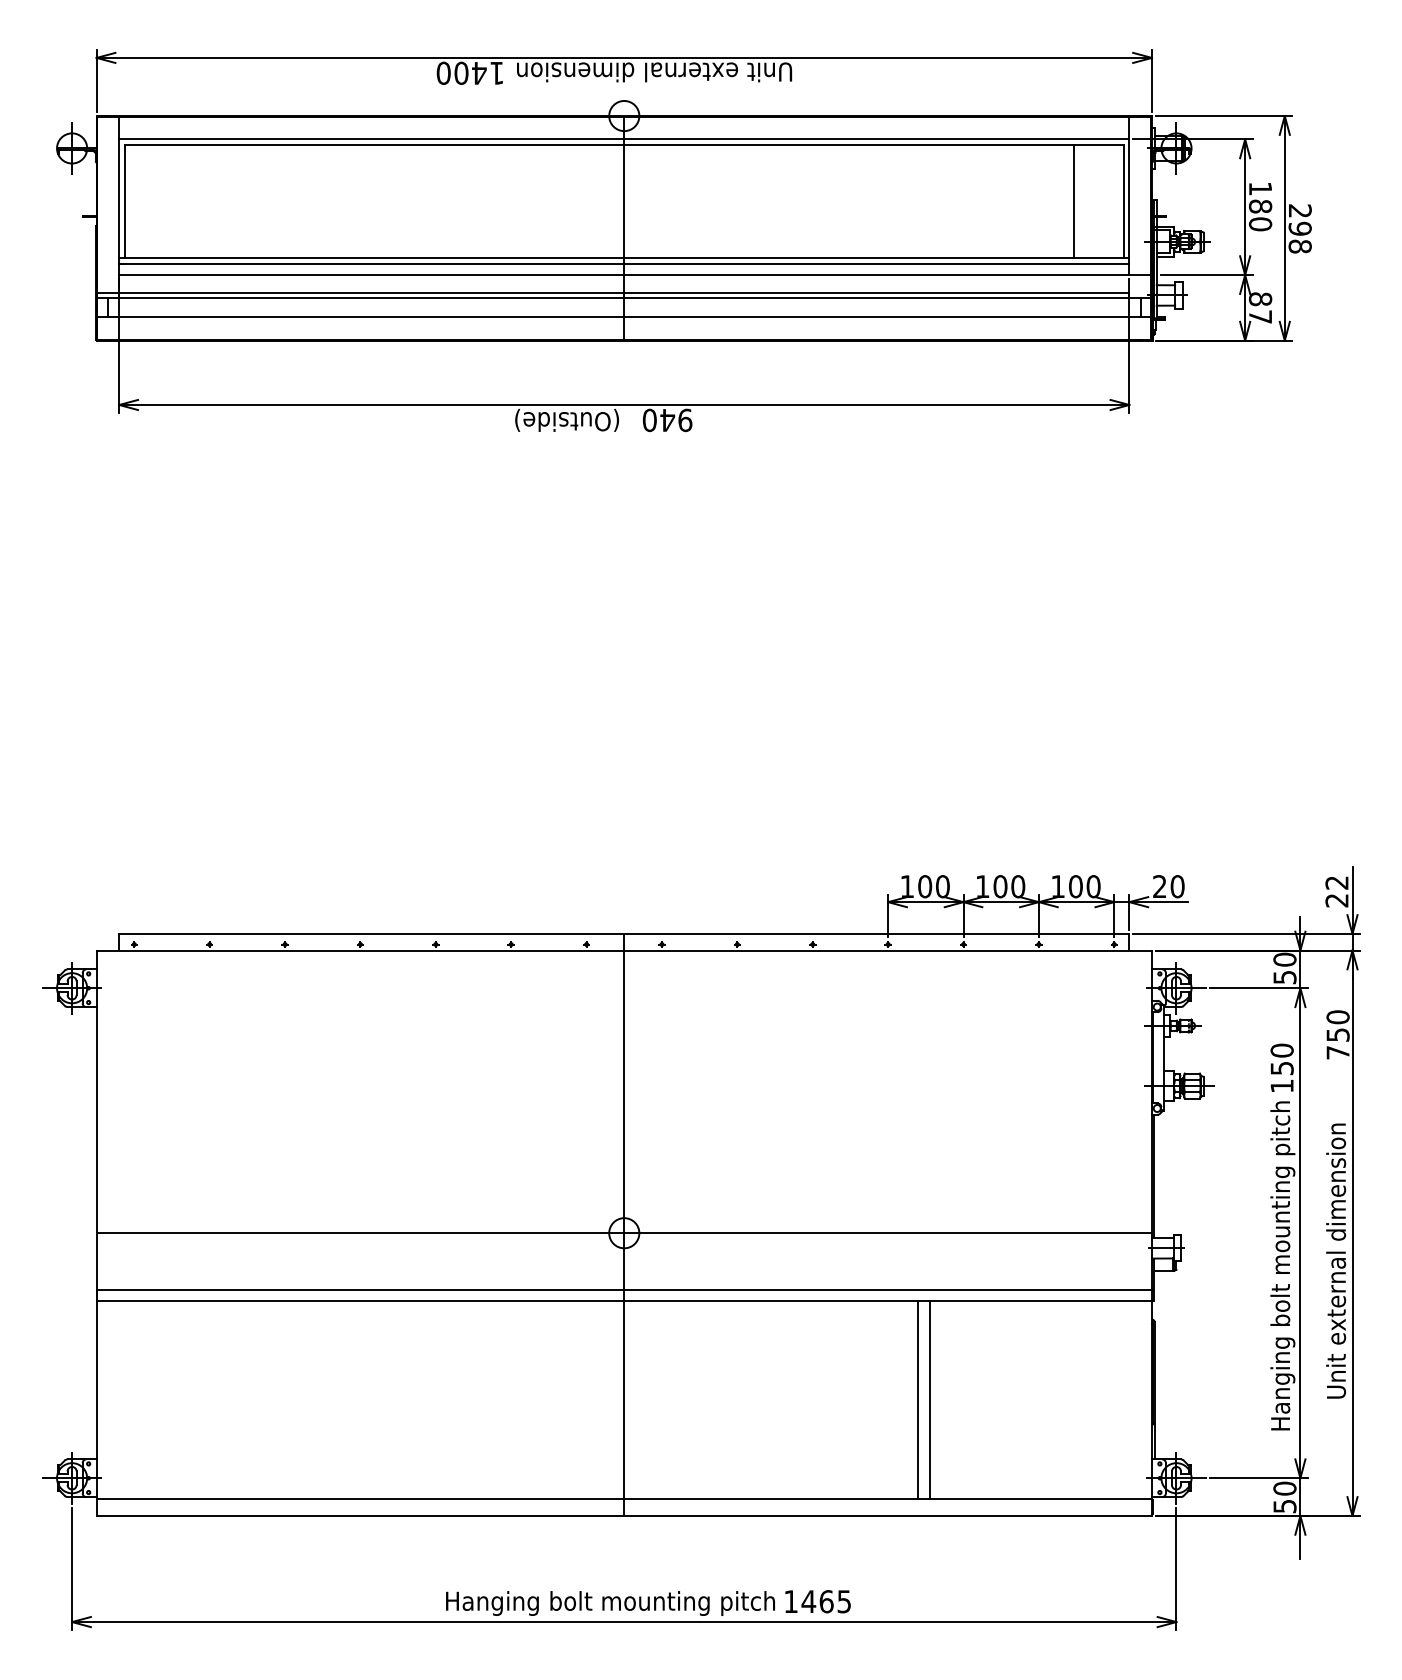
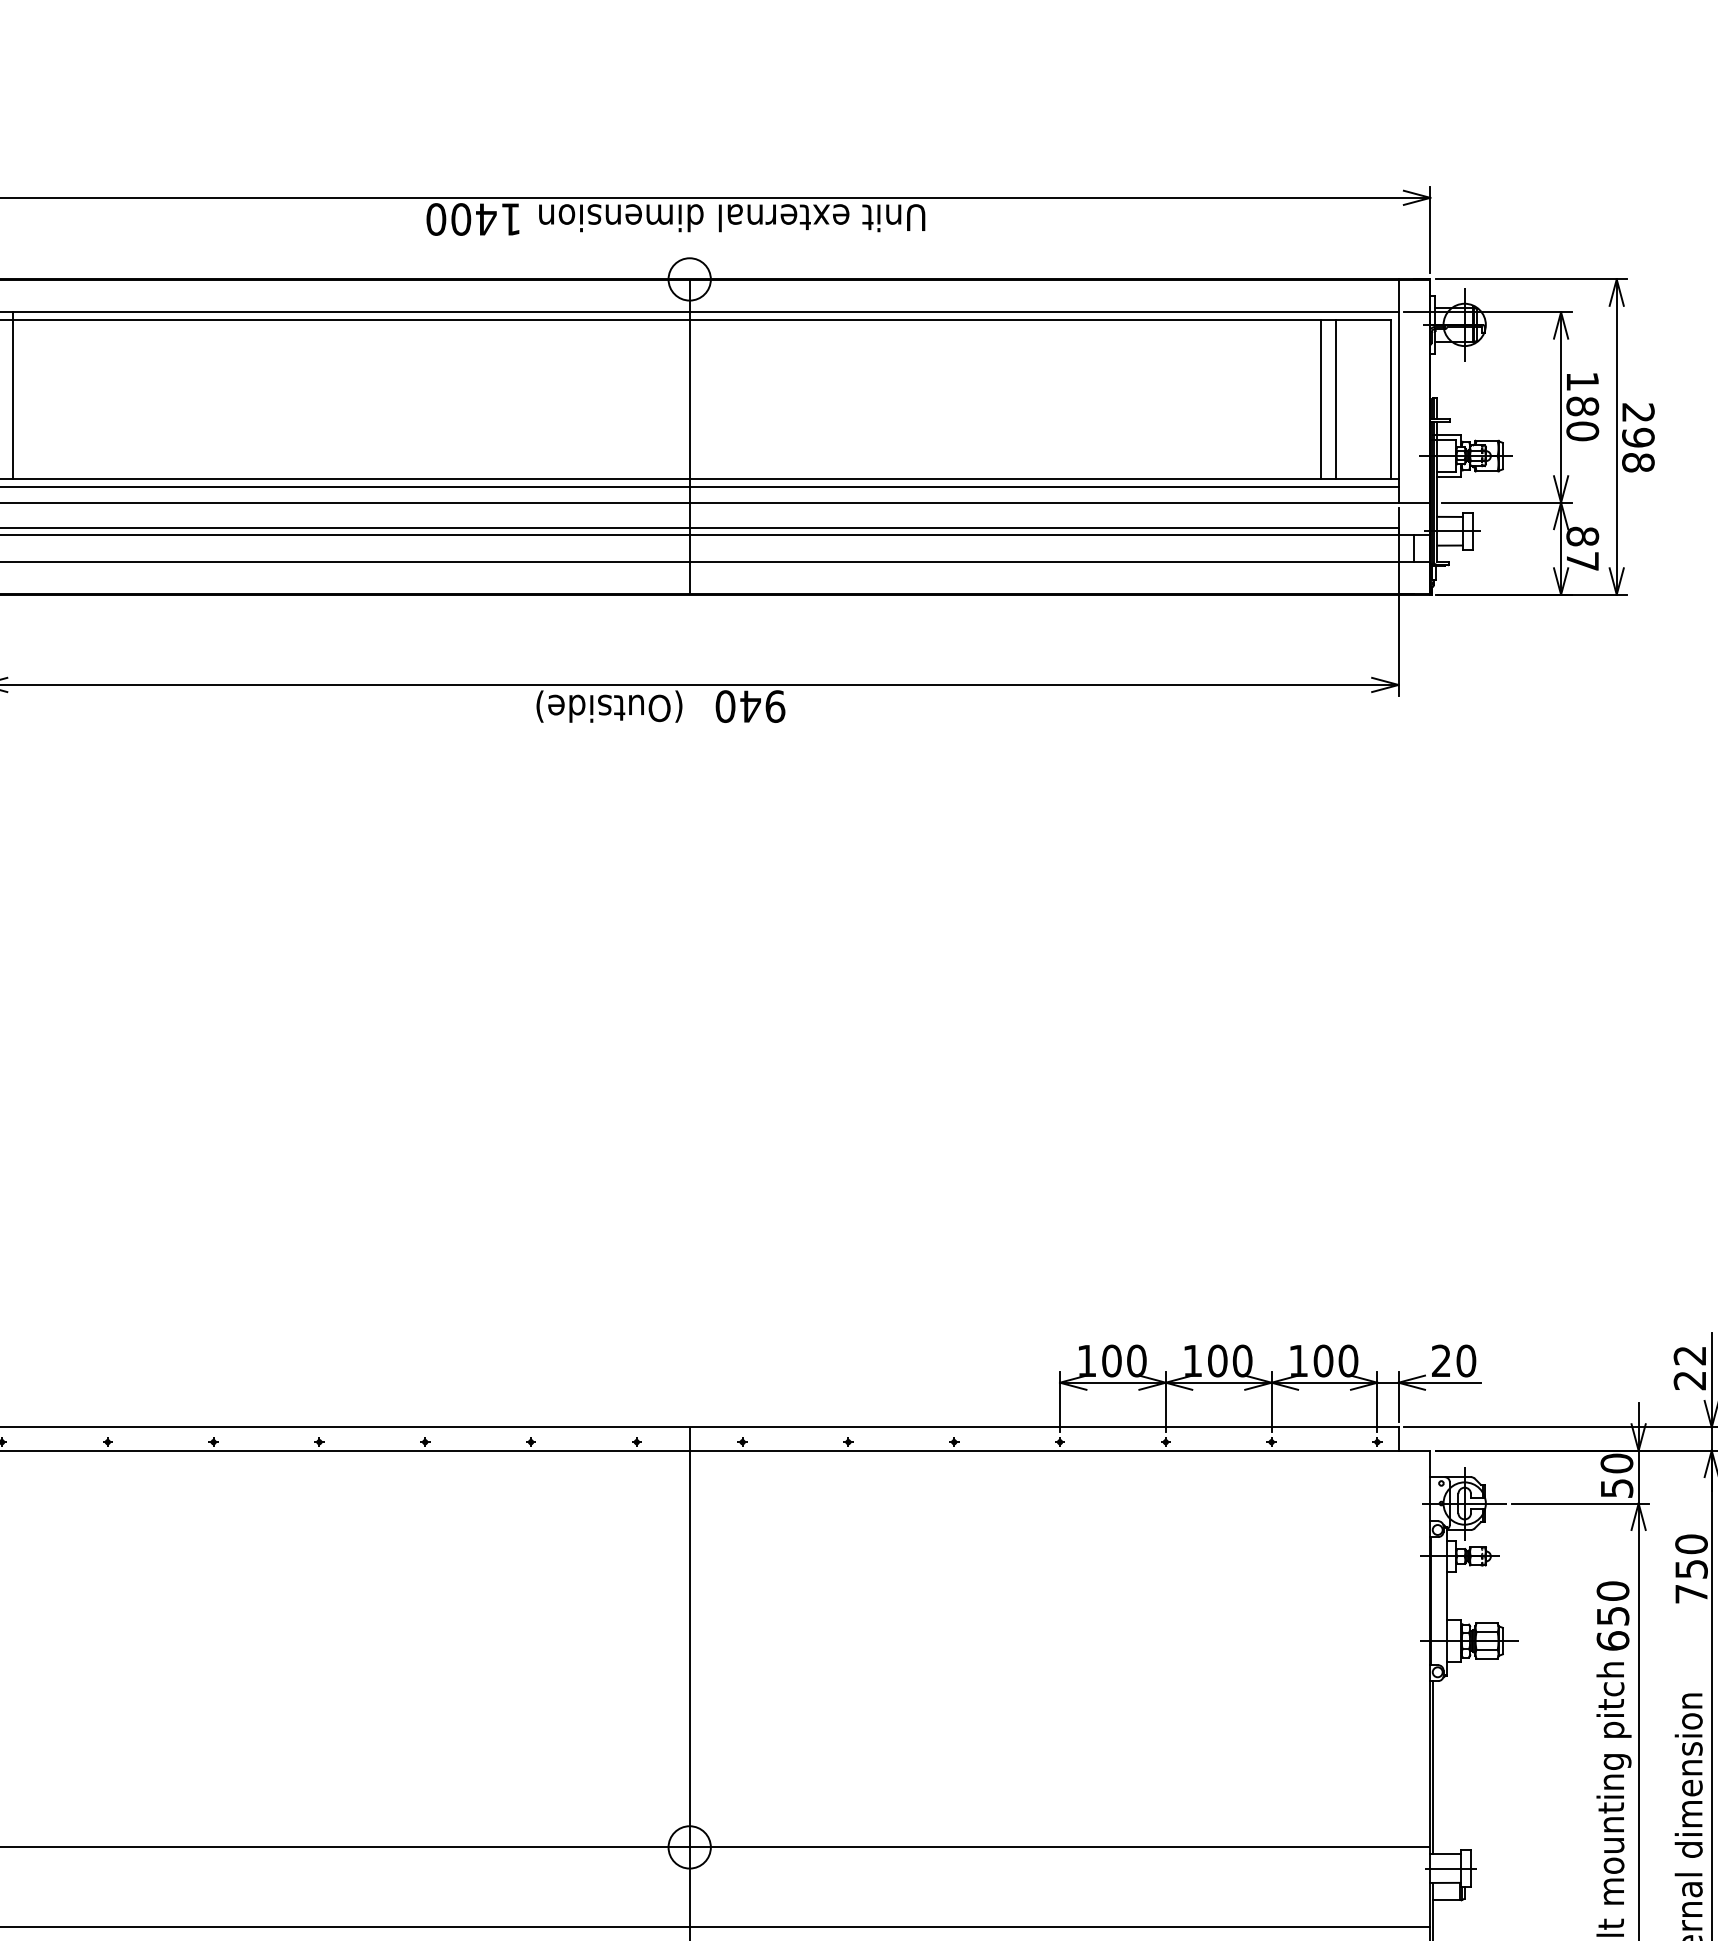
line: (141, 198) -> (12, 395), added
line: (1084, 201) -> (1335, 399), added
text: (1281, 1085) -> (1612, 1640), 150 -> 650

